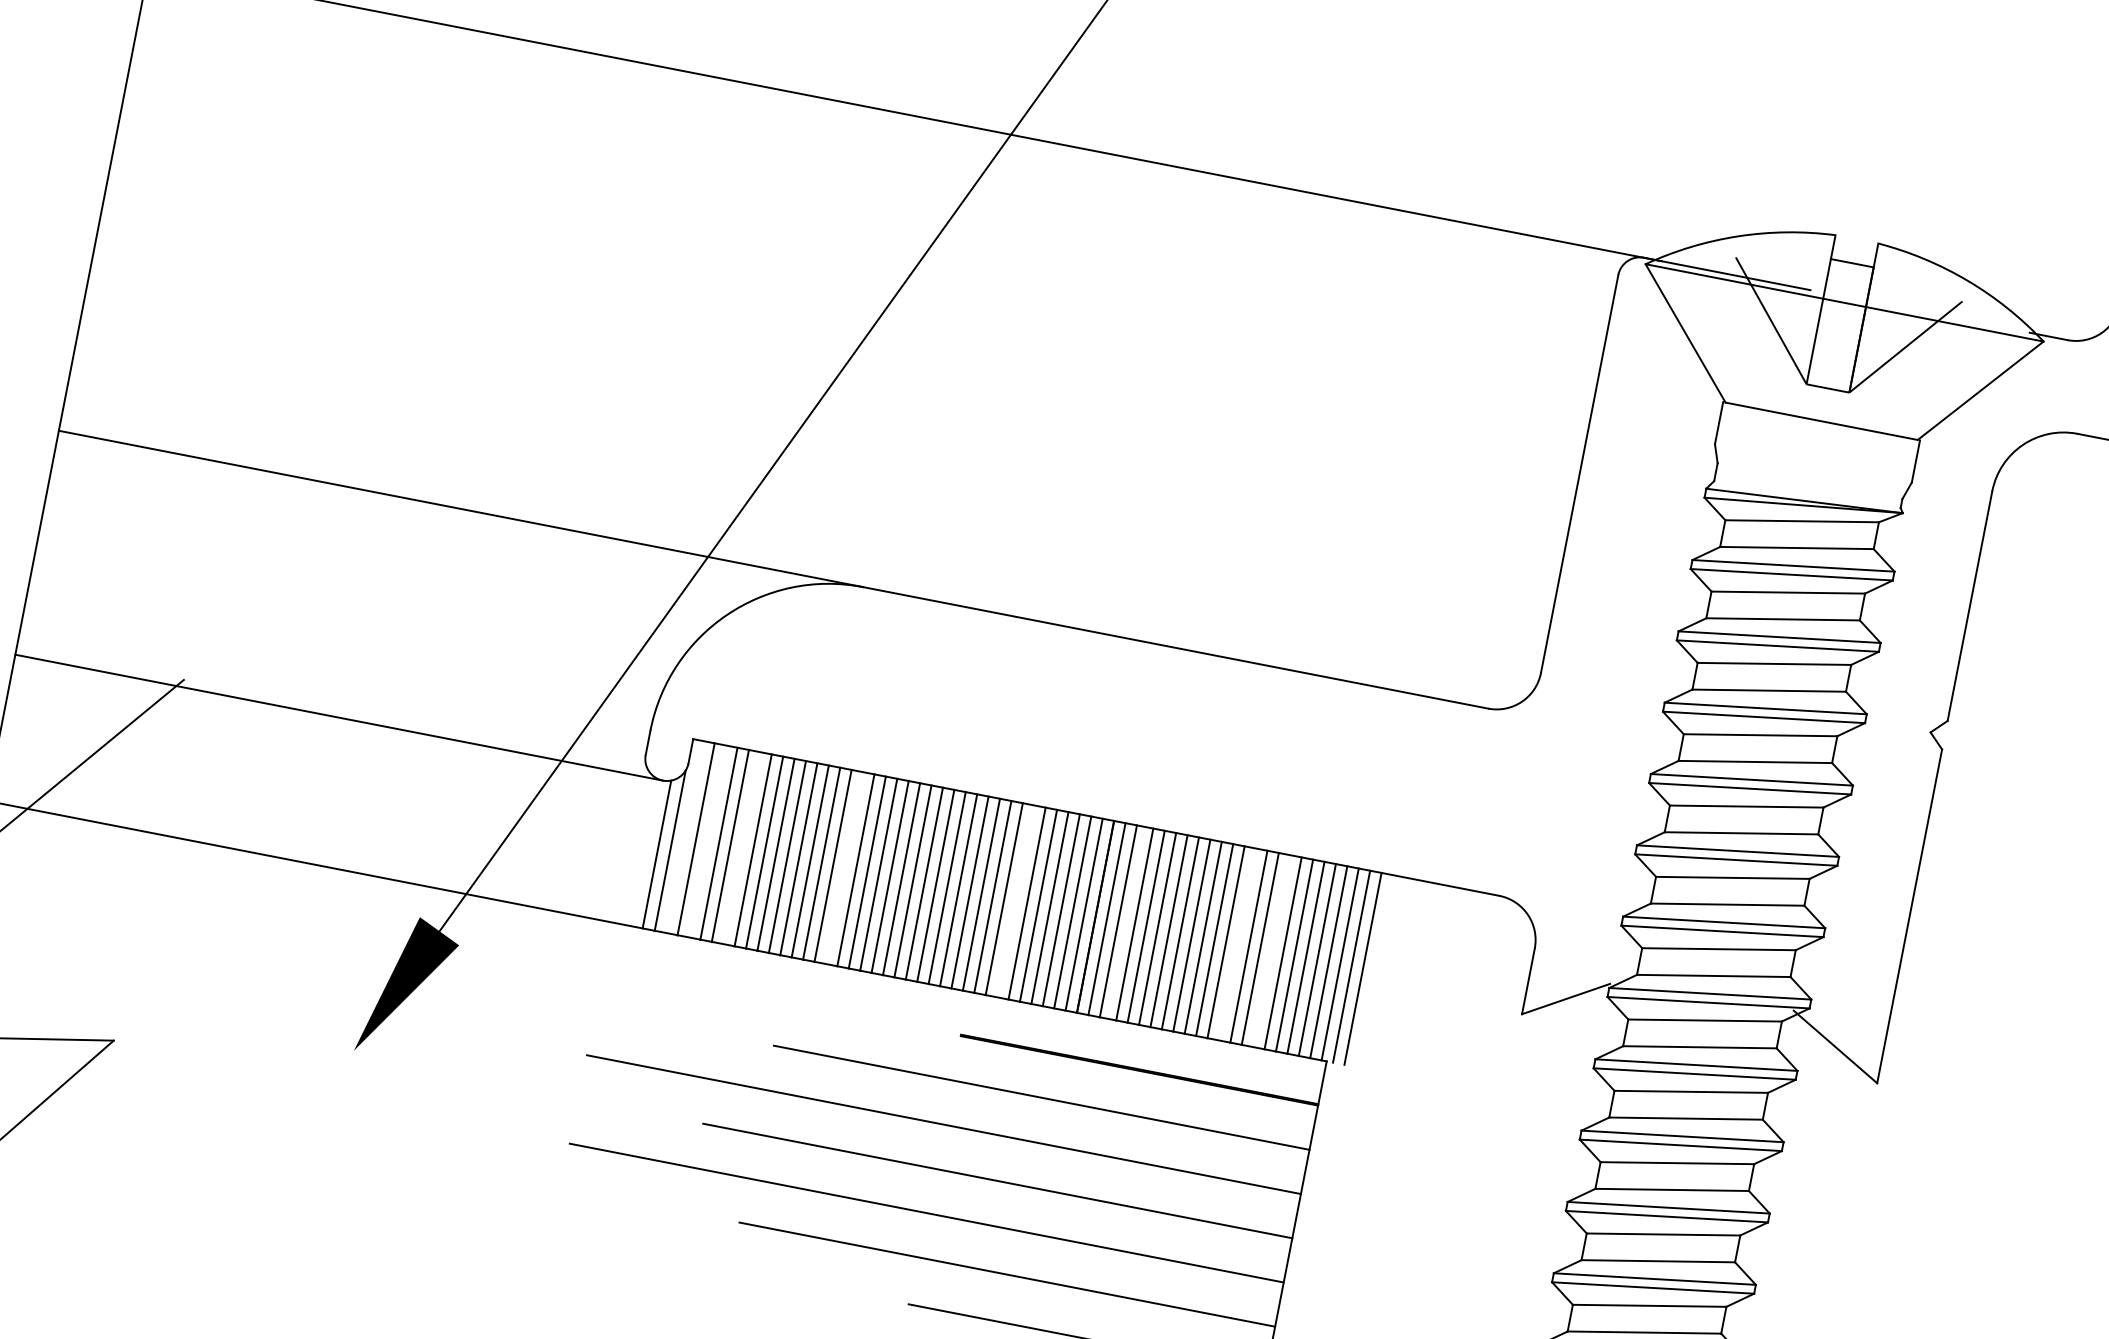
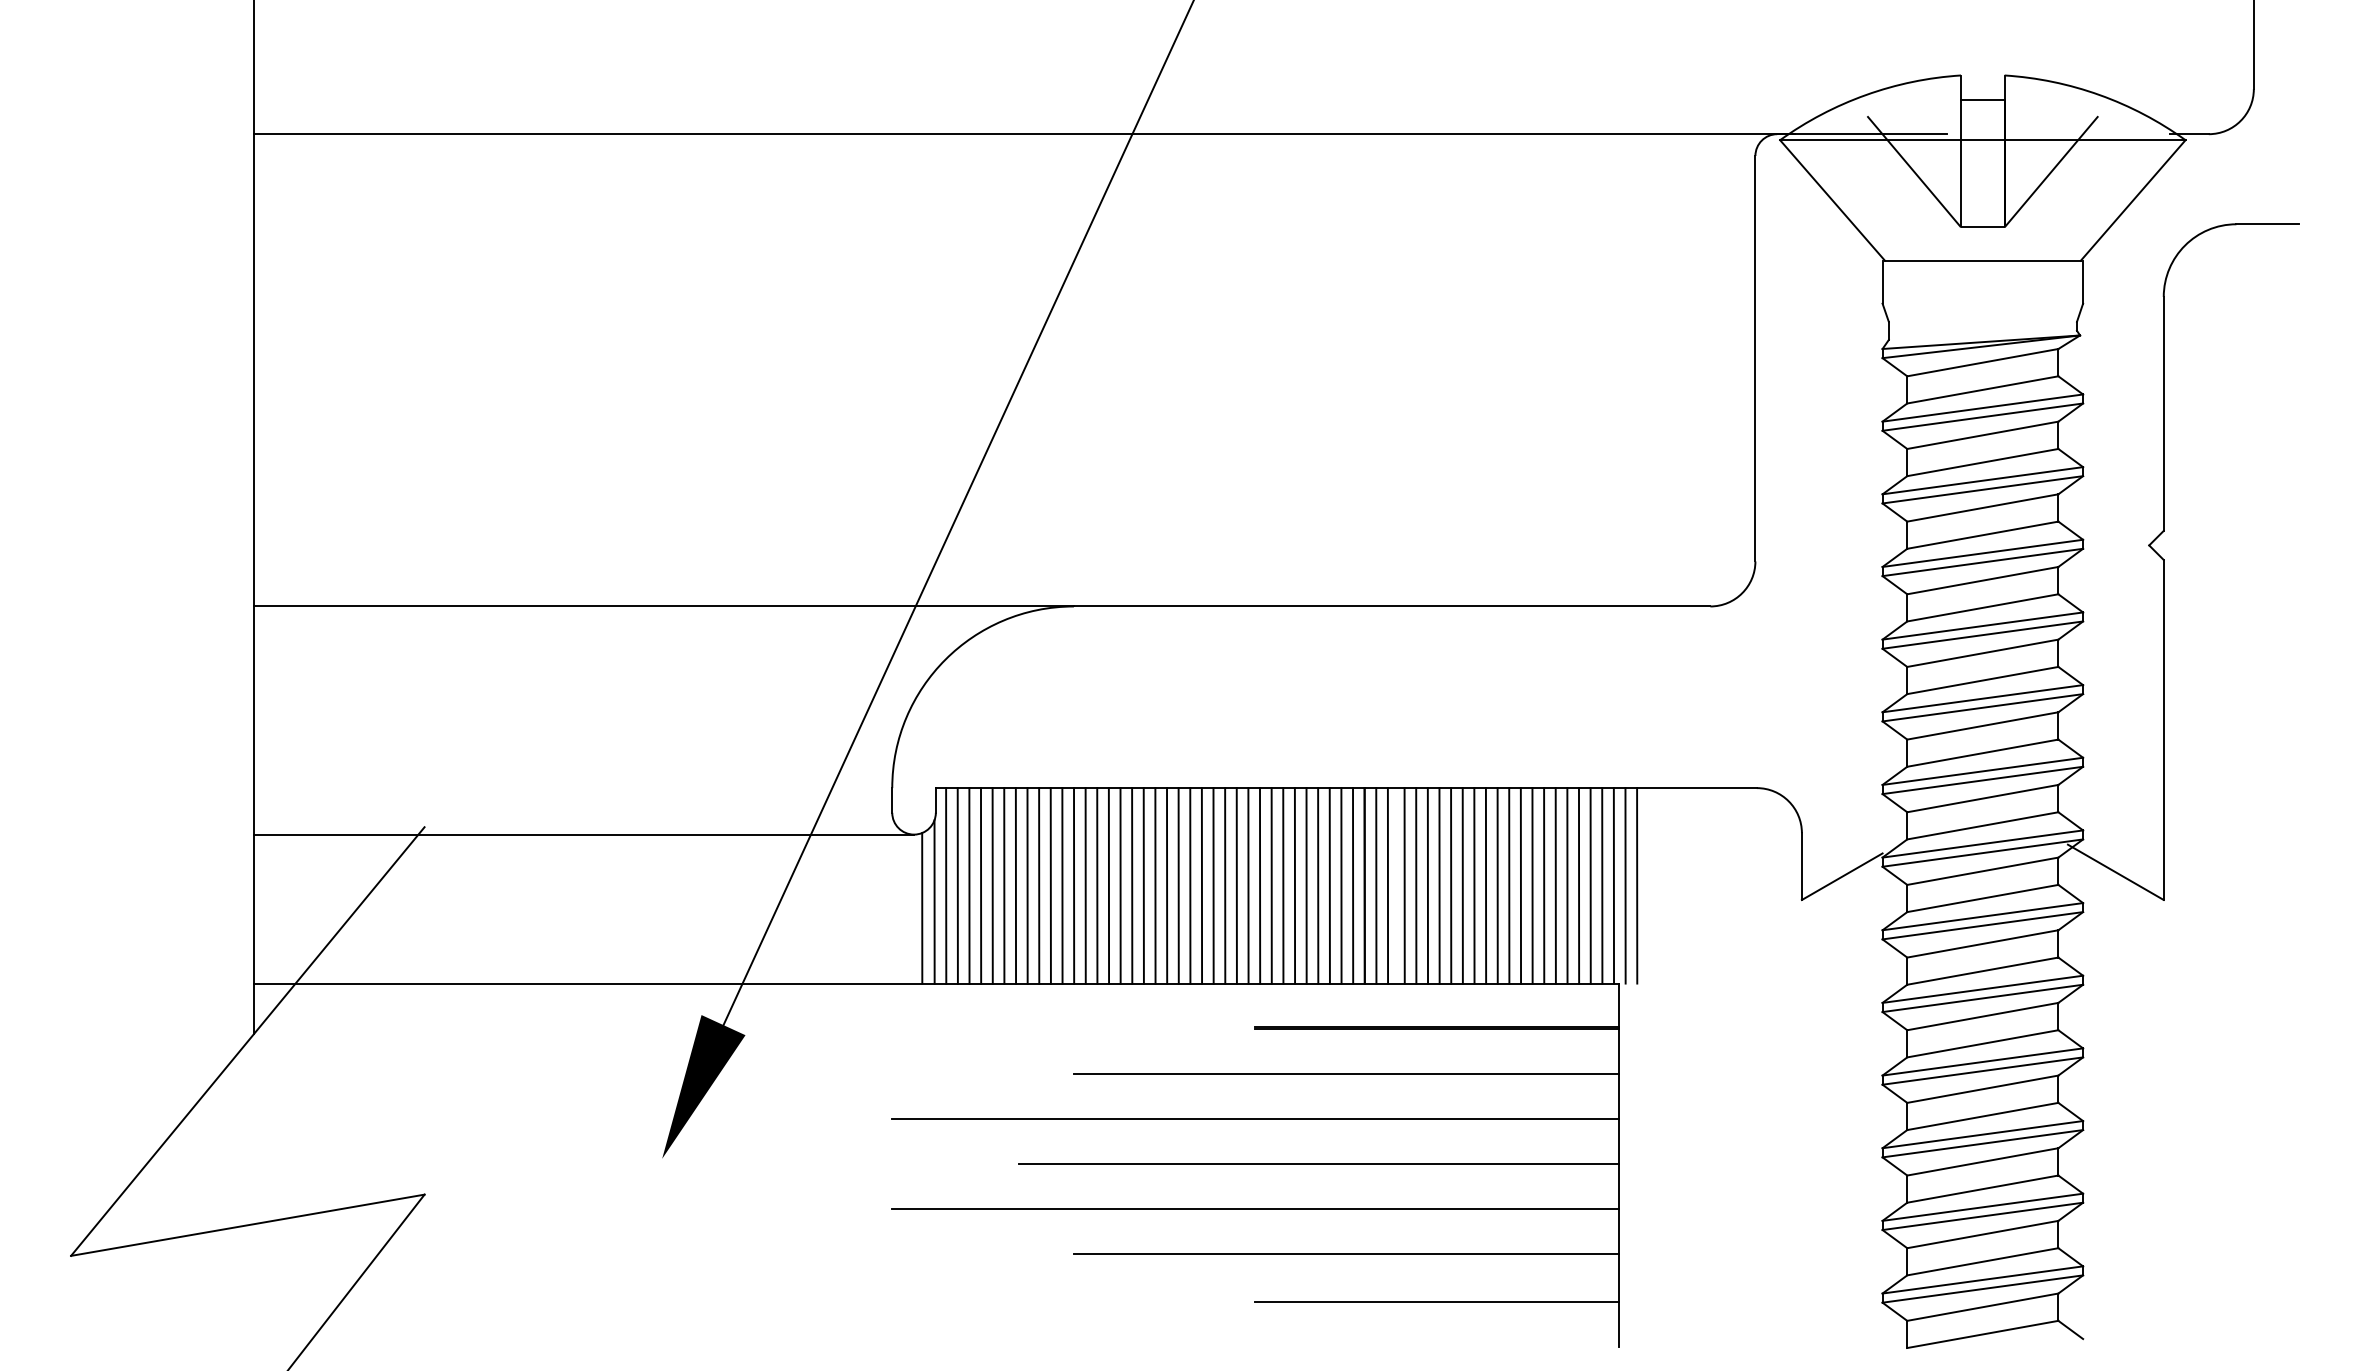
line: (685, 836) -> (946, 885), added
line: (707, 841) -> (969, 885), added
line: (742, 847) -> (1004, 885), added
line: (844, 867) -> (1108, 885), added
line: (1015, 901) -> (1283, 885), added
line: (1237, 944) -> (1509, 885), added
line: (1272, 950) -> (1544, 885), added

